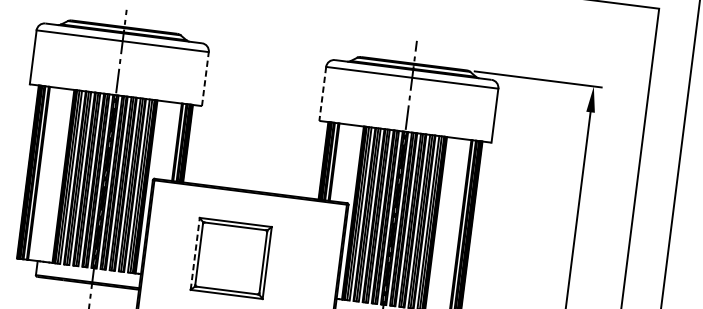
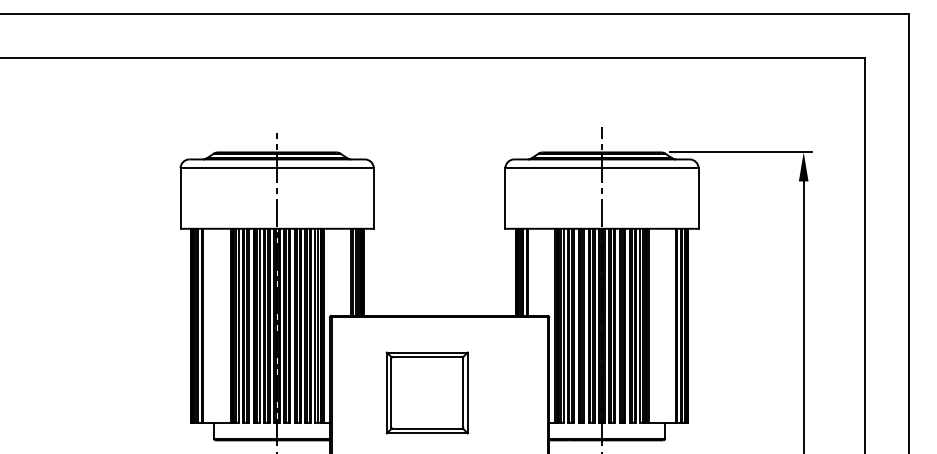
line: (205, 79) -> (373, 198), dashed -> solid
line: (322, 94) -> (505, 199), dashed -> solid
line: (194, 253) -> (386, 392), dashed -> solid

